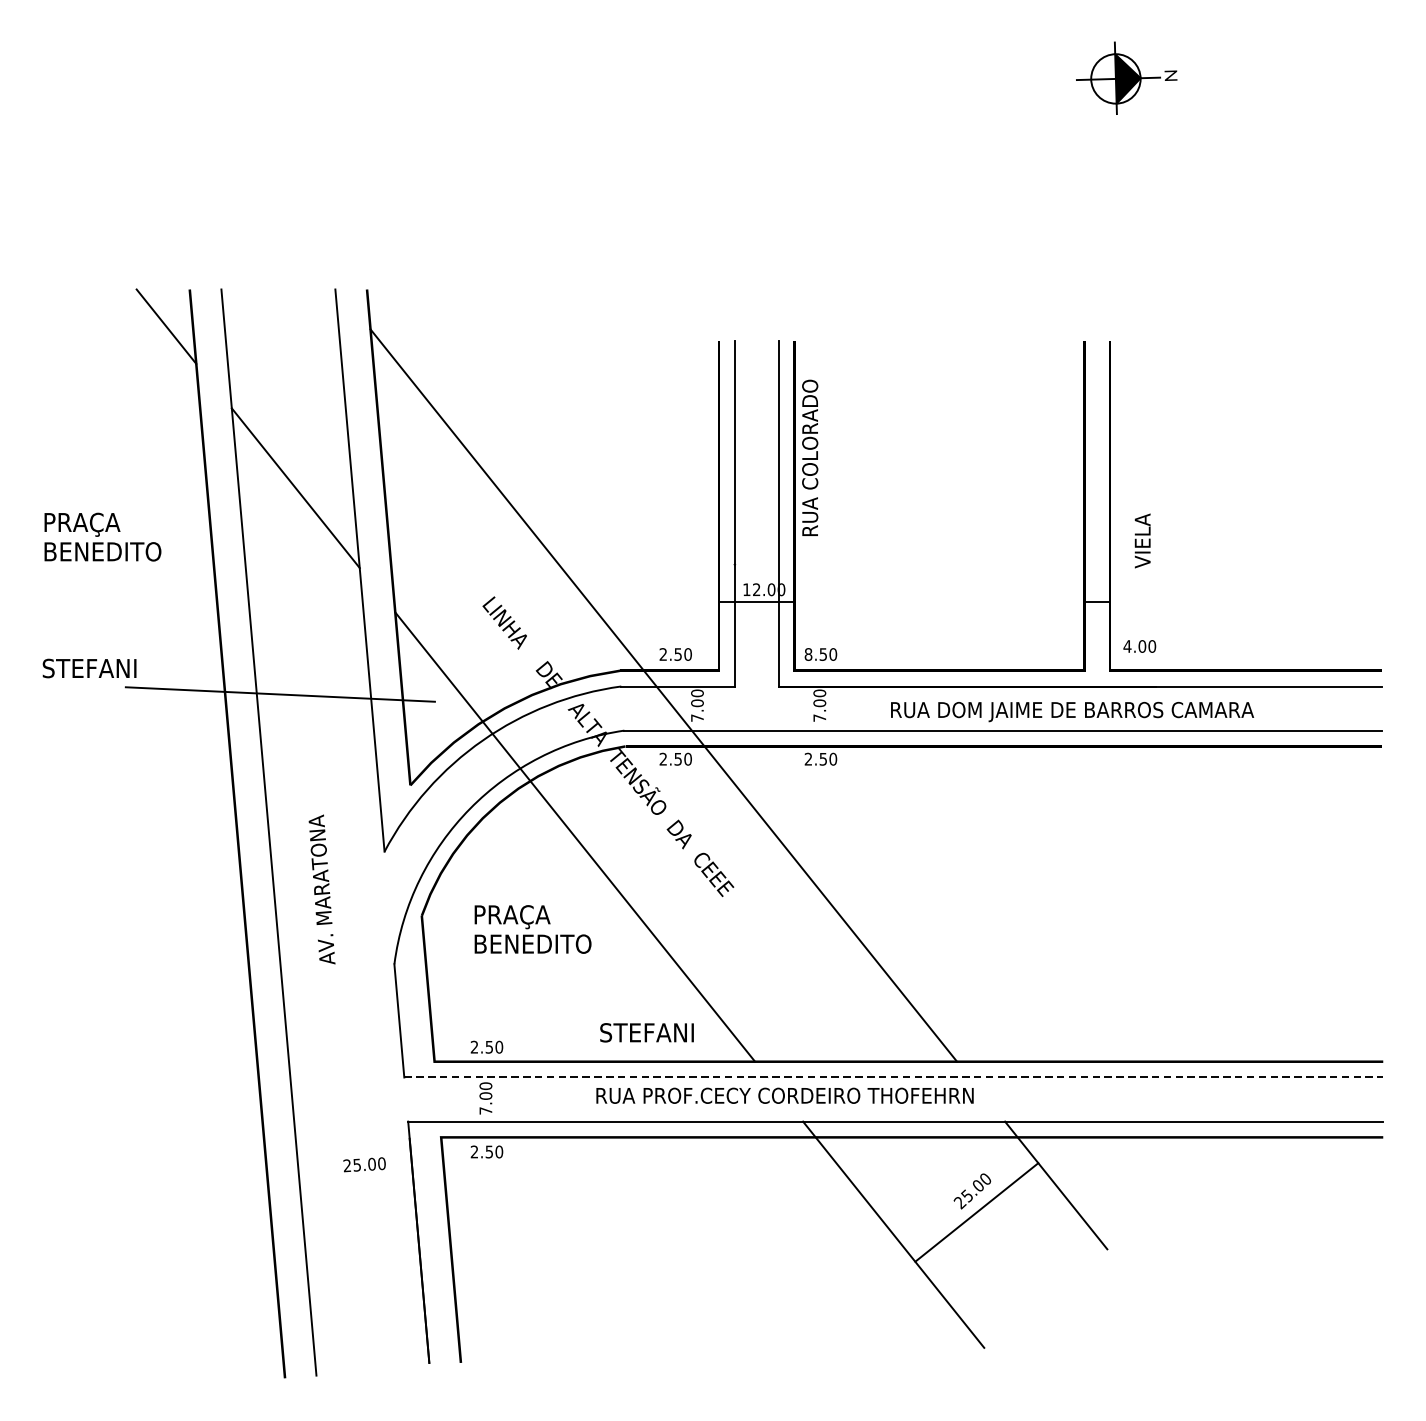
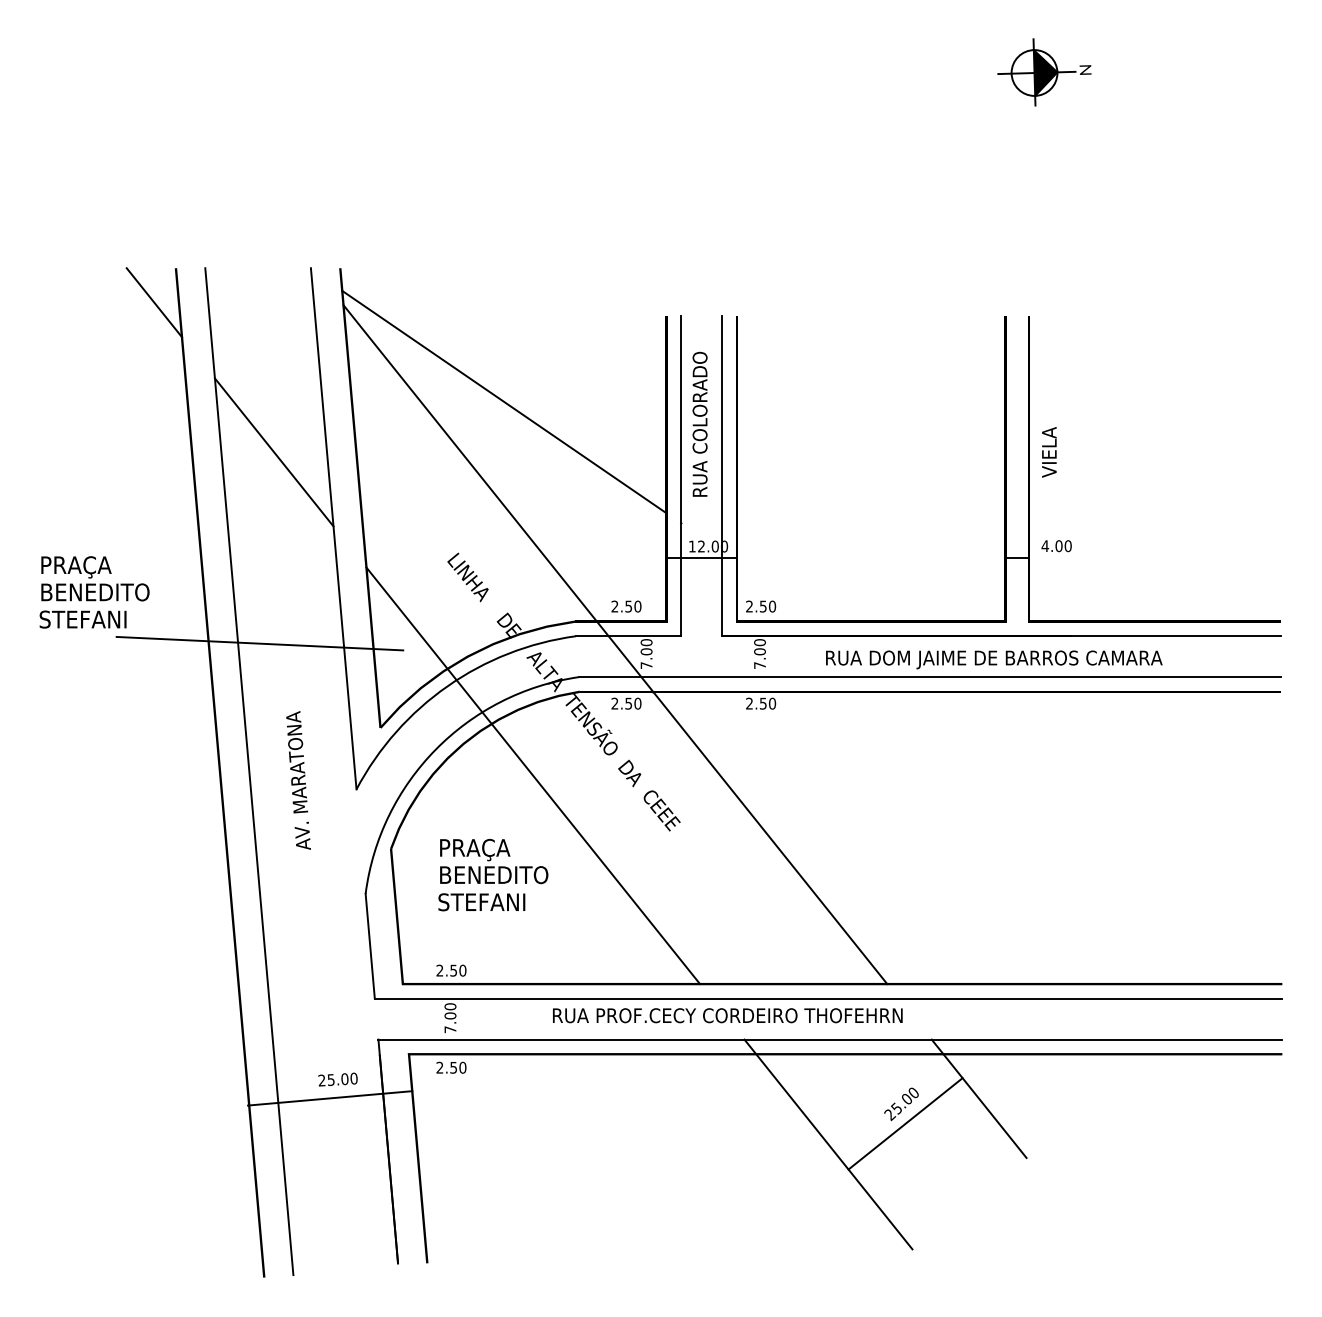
line: (544, 433) -> (504, 401), added
text: (809, 457) -> (699, 423), moved
text: (102, 536) -> (95, 578), moved
text: (1142, 541) -> (1049, 452), moved
text: (1139, 646) -> (1056, 546), moved
text: (808, 654) -> (749, 606), 8.50 -> 2.50
text: (321, 889) -> (298, 780), moved
text: (646, 1033) -> (481, 902), moved
line: (893, 1077) -> (828, 998), dashed -> solid
line: (356, 1185) -> (330, 1098), added

